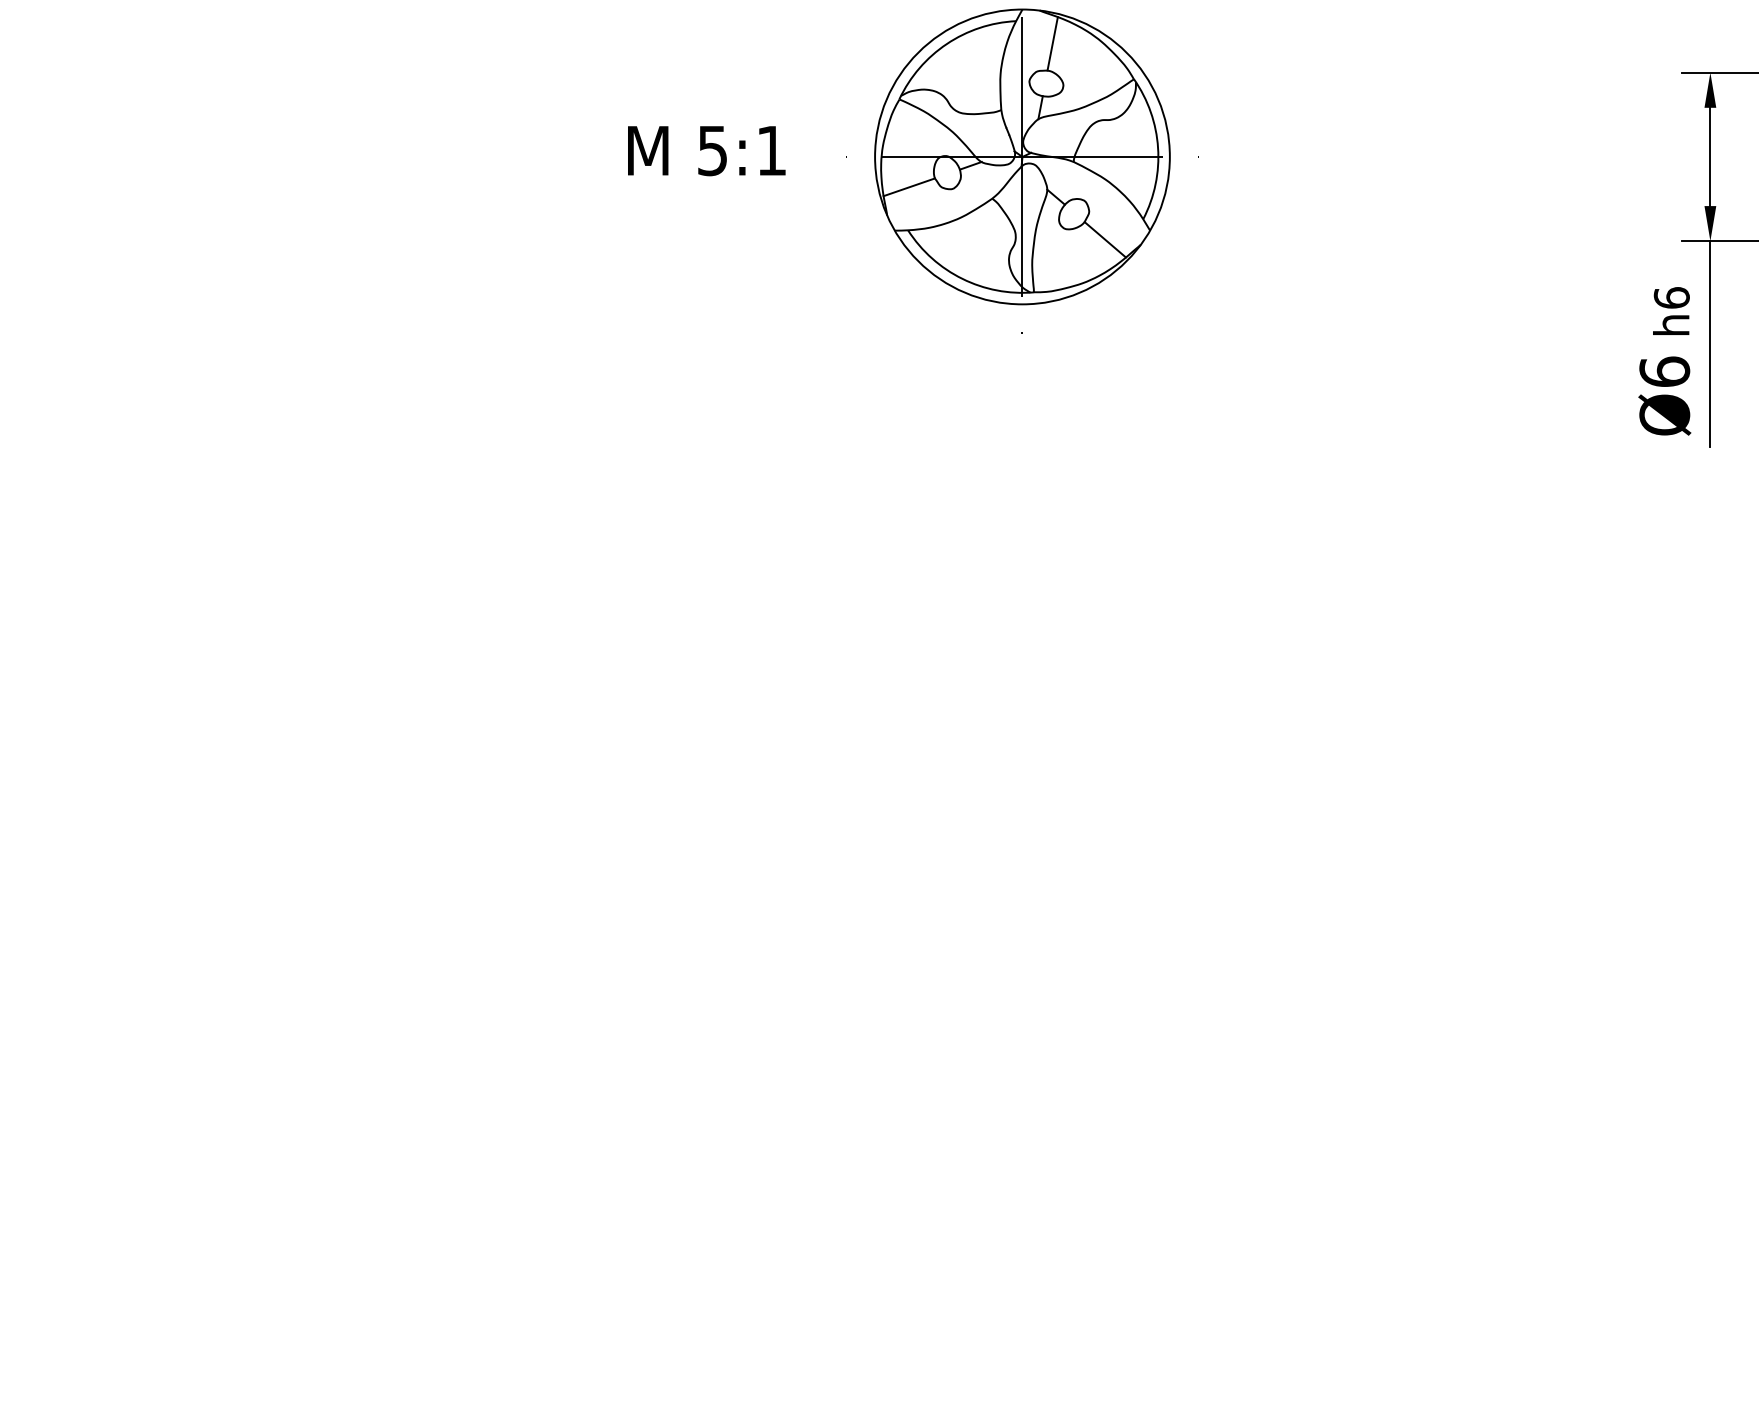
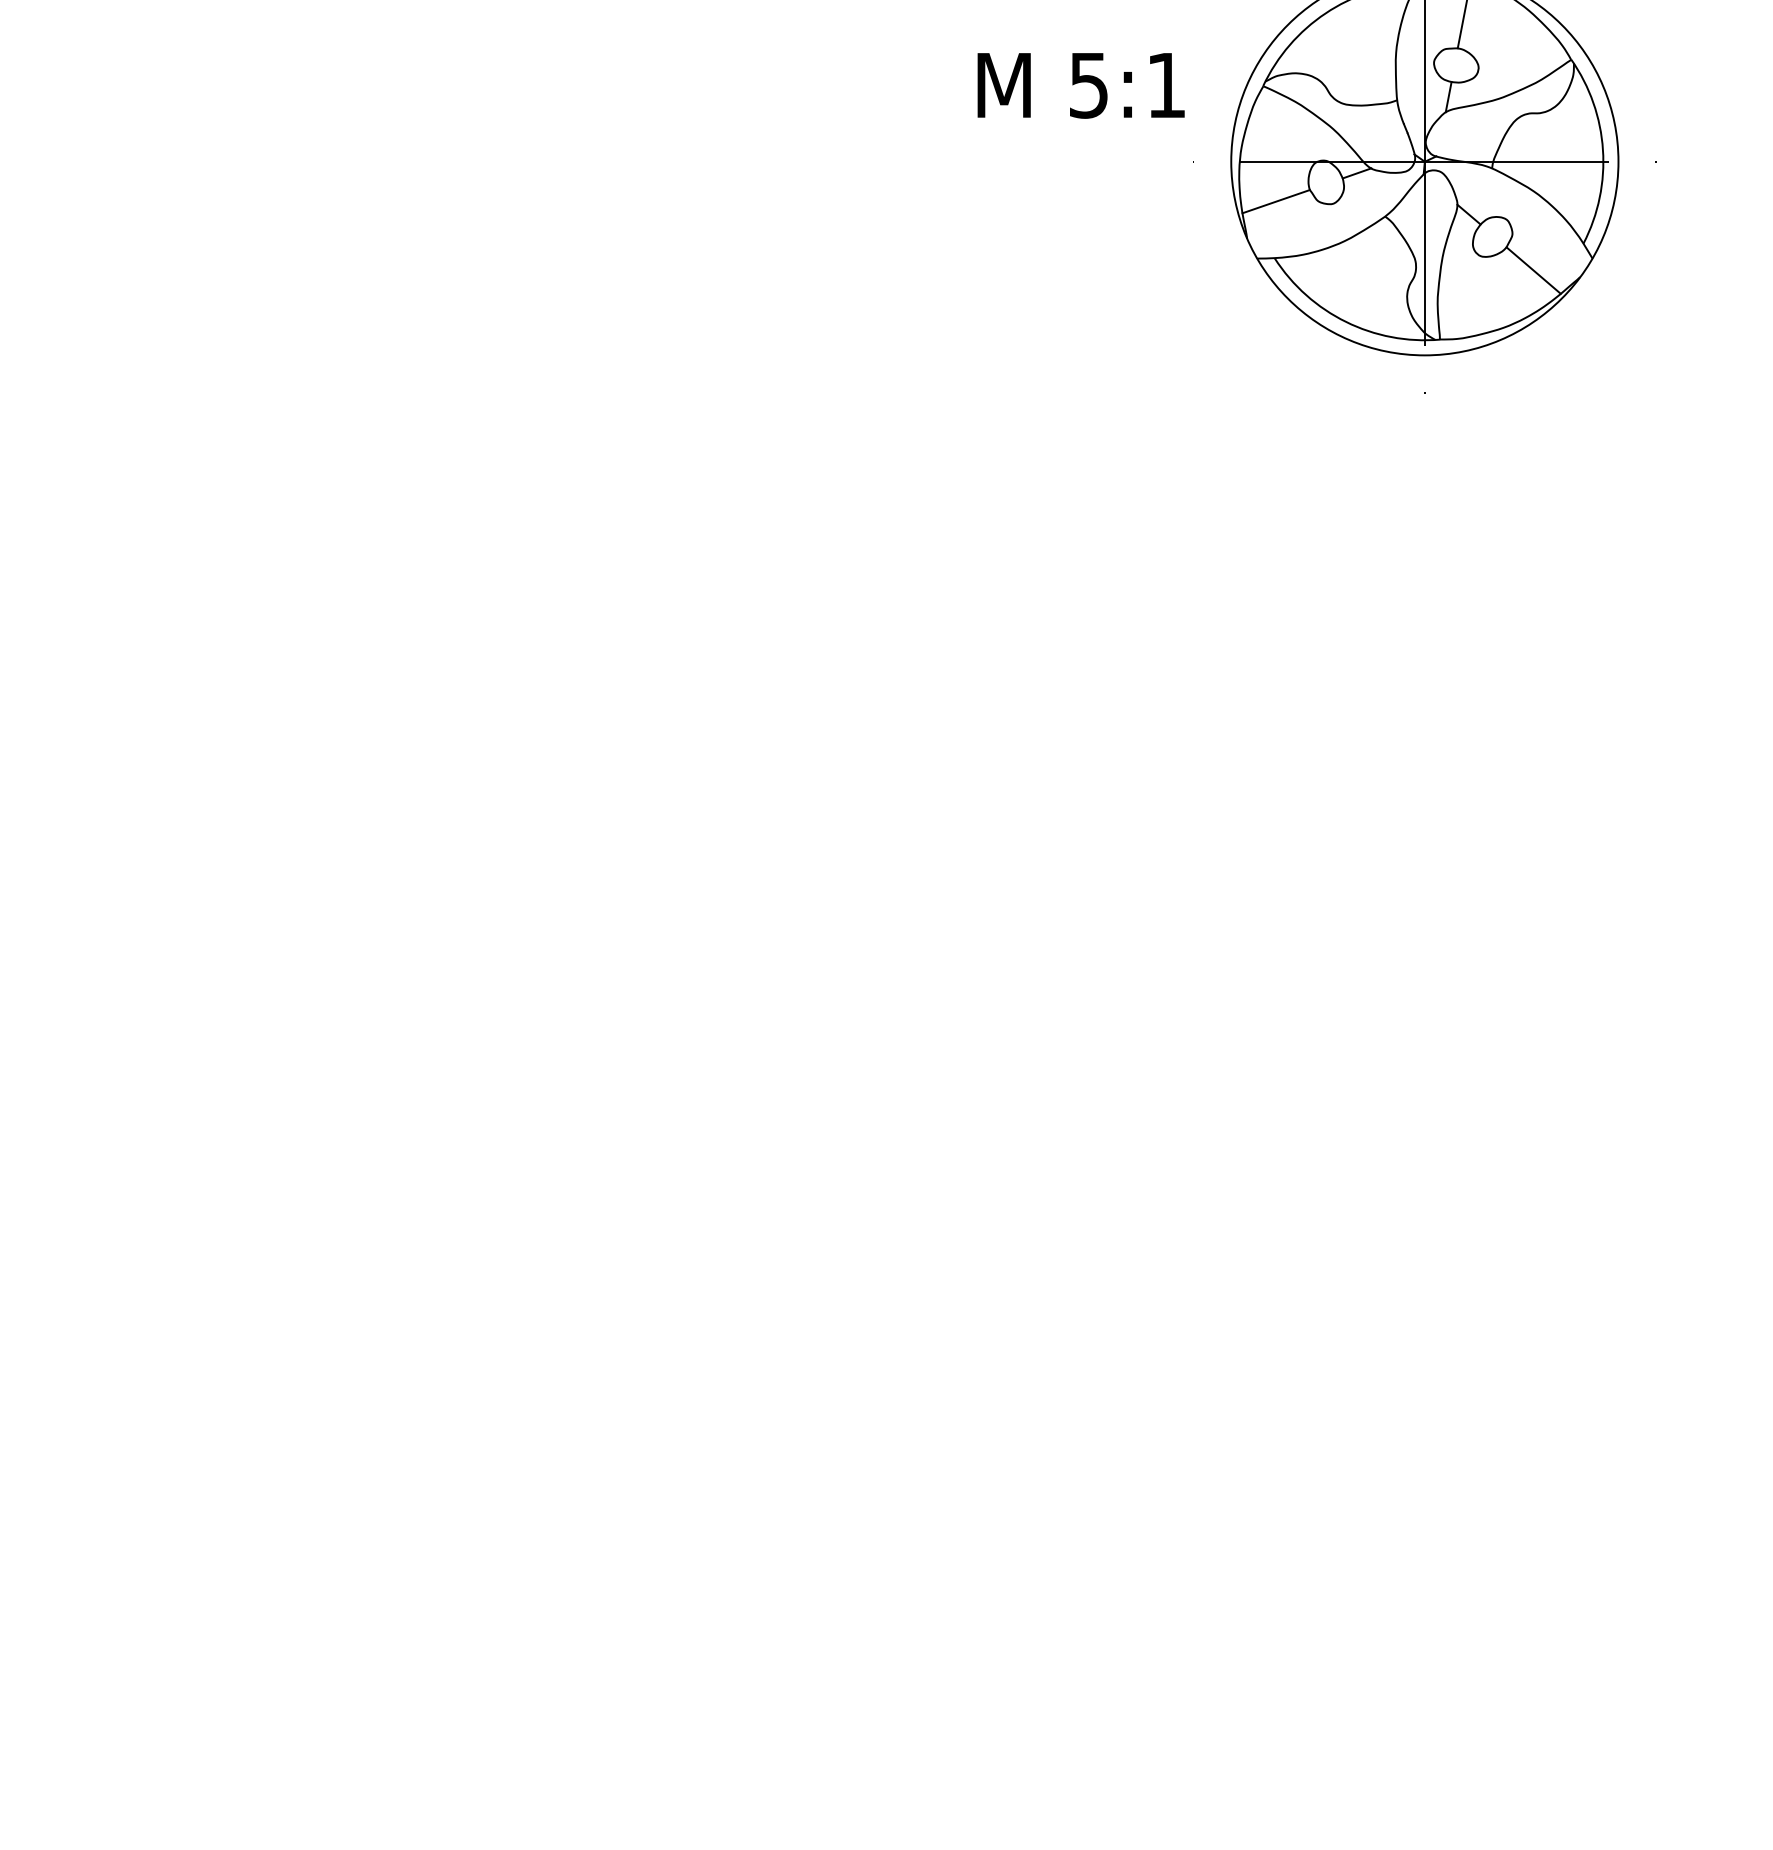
text: (706, 151) -> (1080, 86), moved

